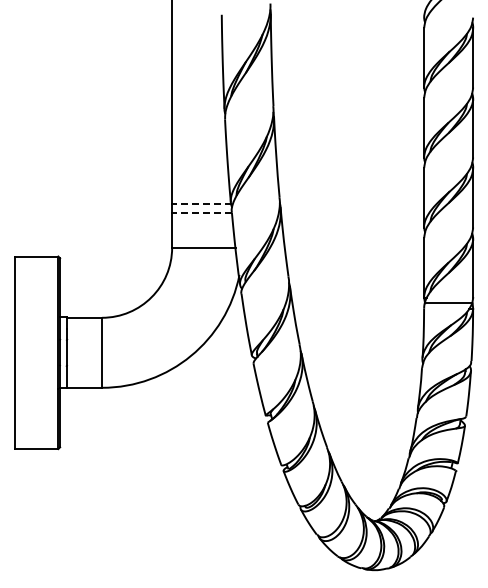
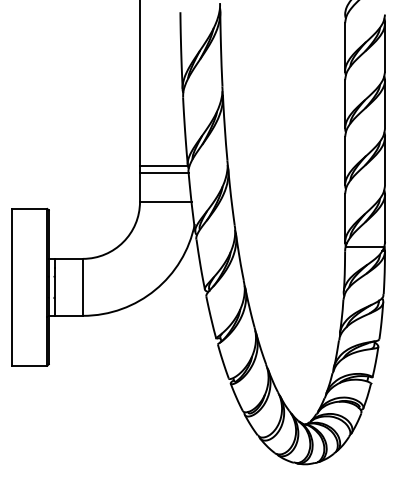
line: (201, 204) -> (163, 166), dashed -> solid
line: (201, 212) -> (163, 173), dashed -> solid

